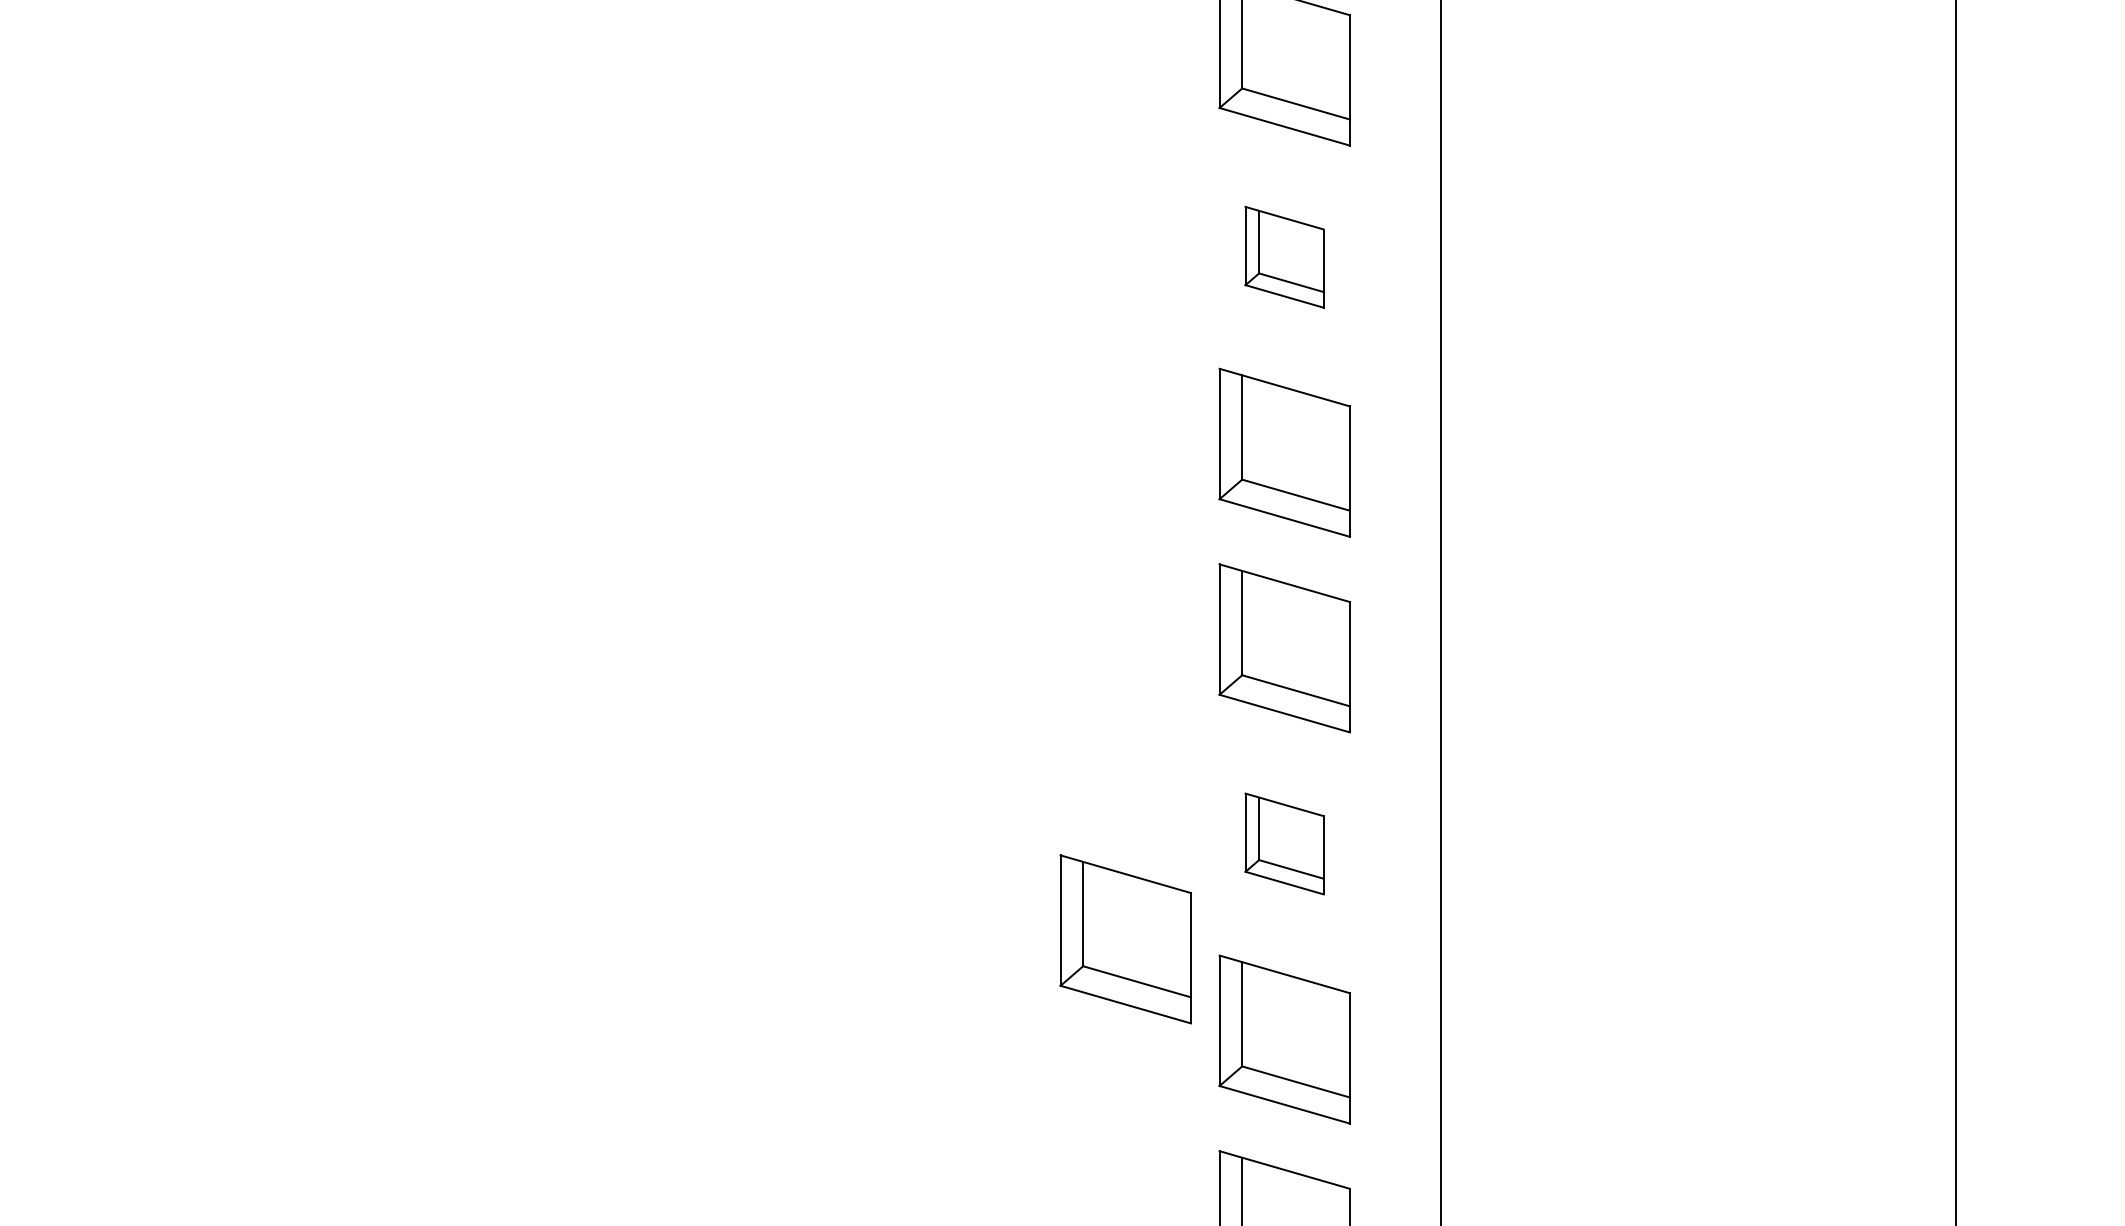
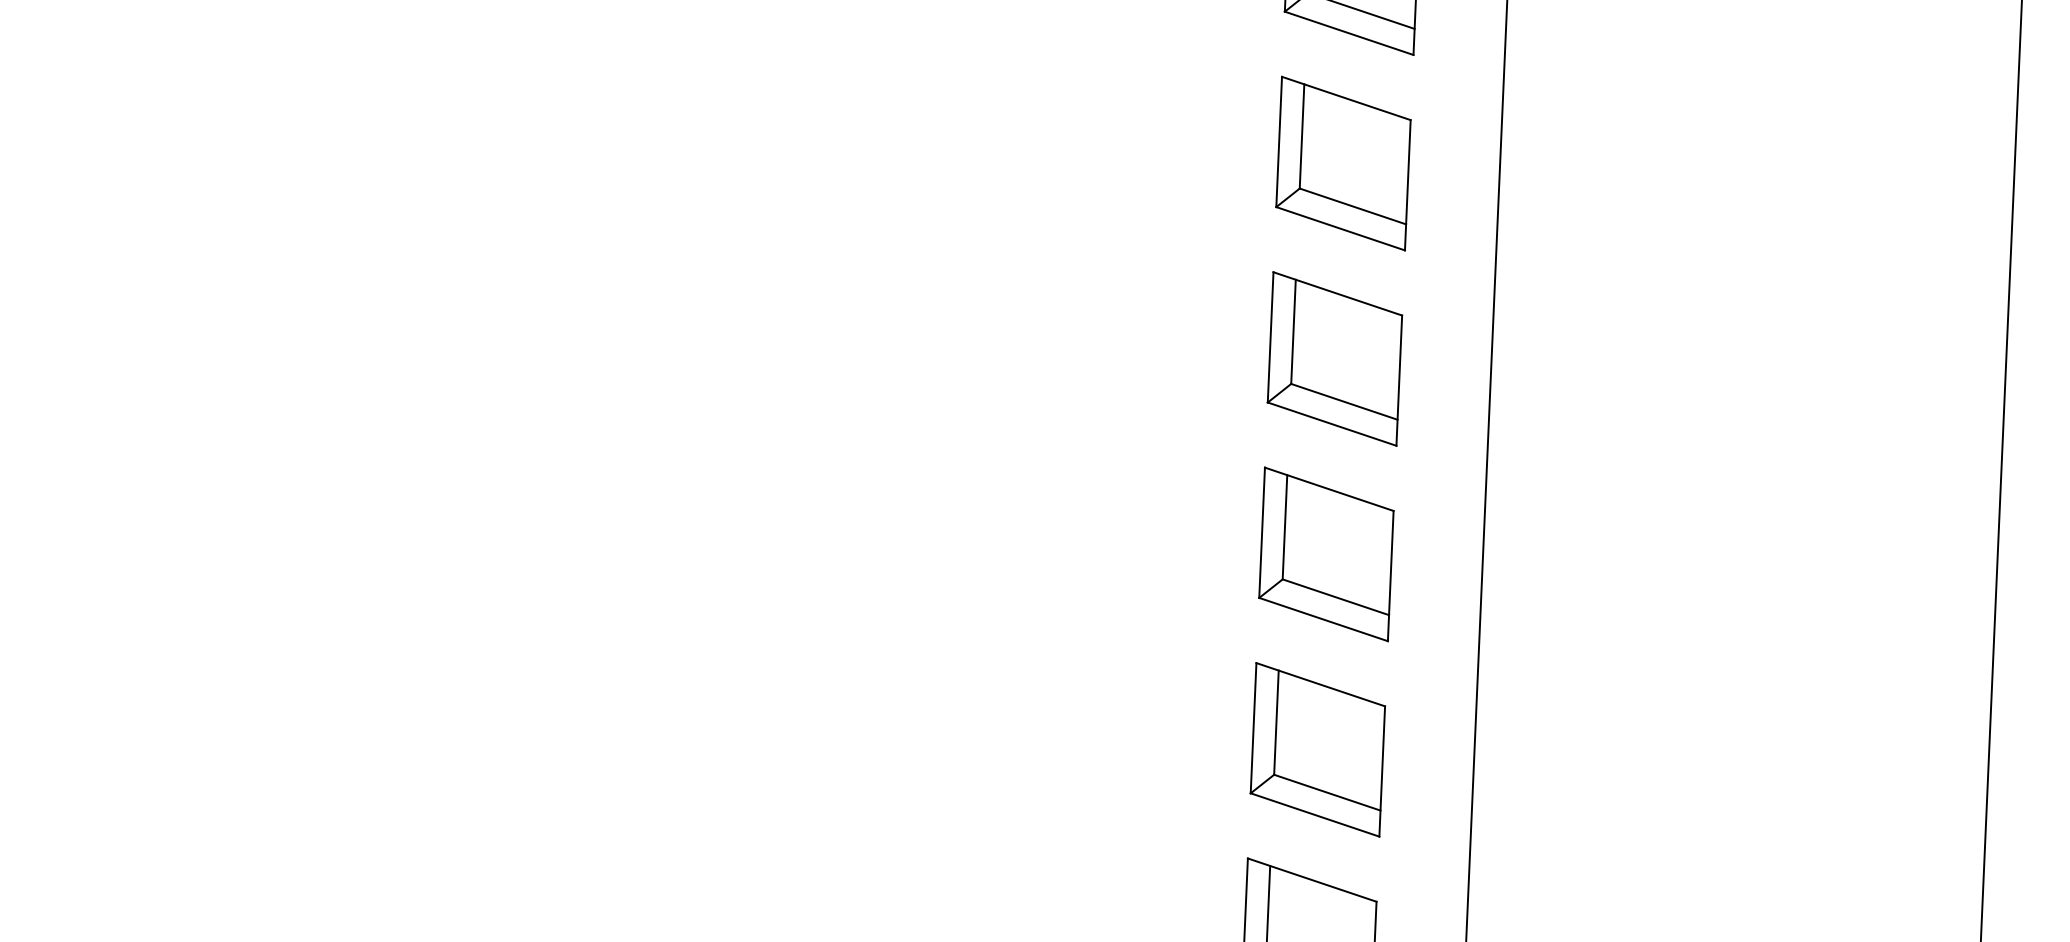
part: (1284, 257) -> (1343, 163), size x1.67
part: (1284, 843) -> (1317, 749), size x1.67
part: (1125, 939) -> (1154, 838), removed

